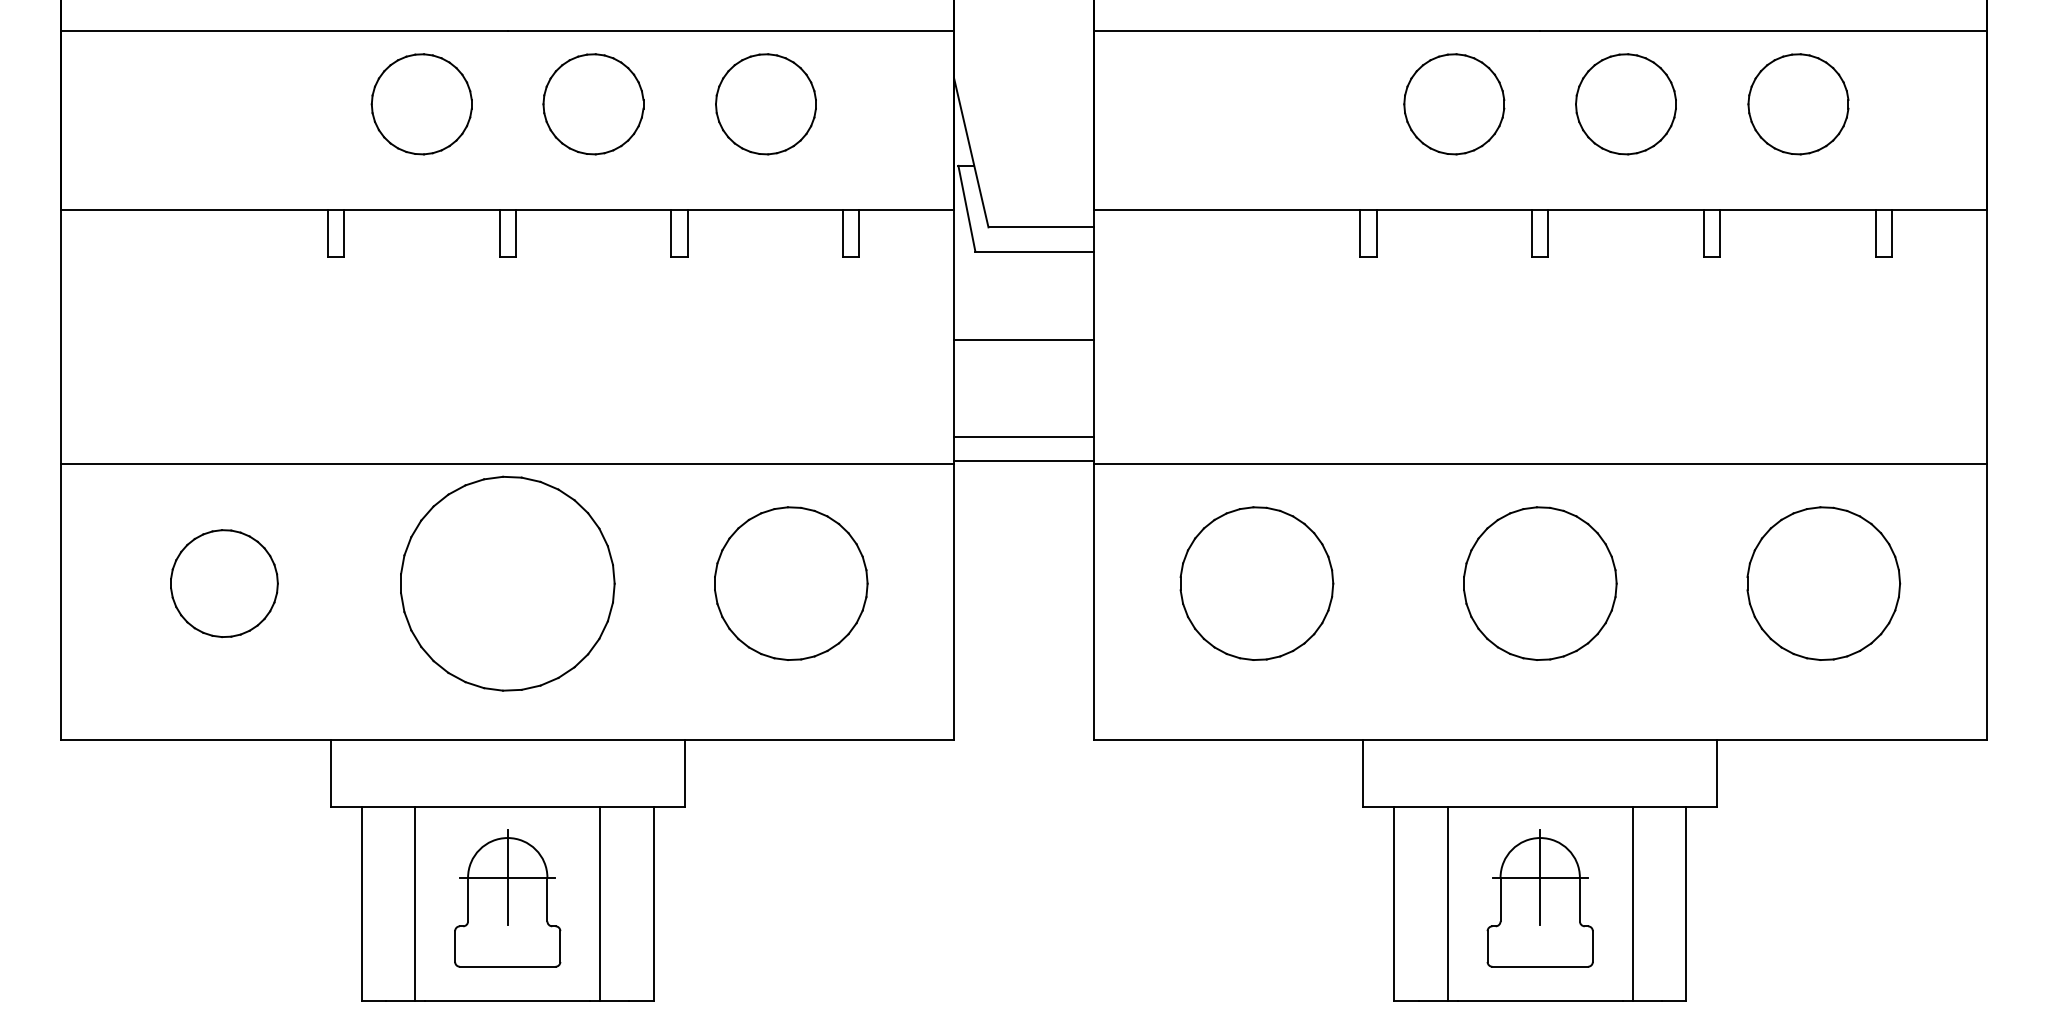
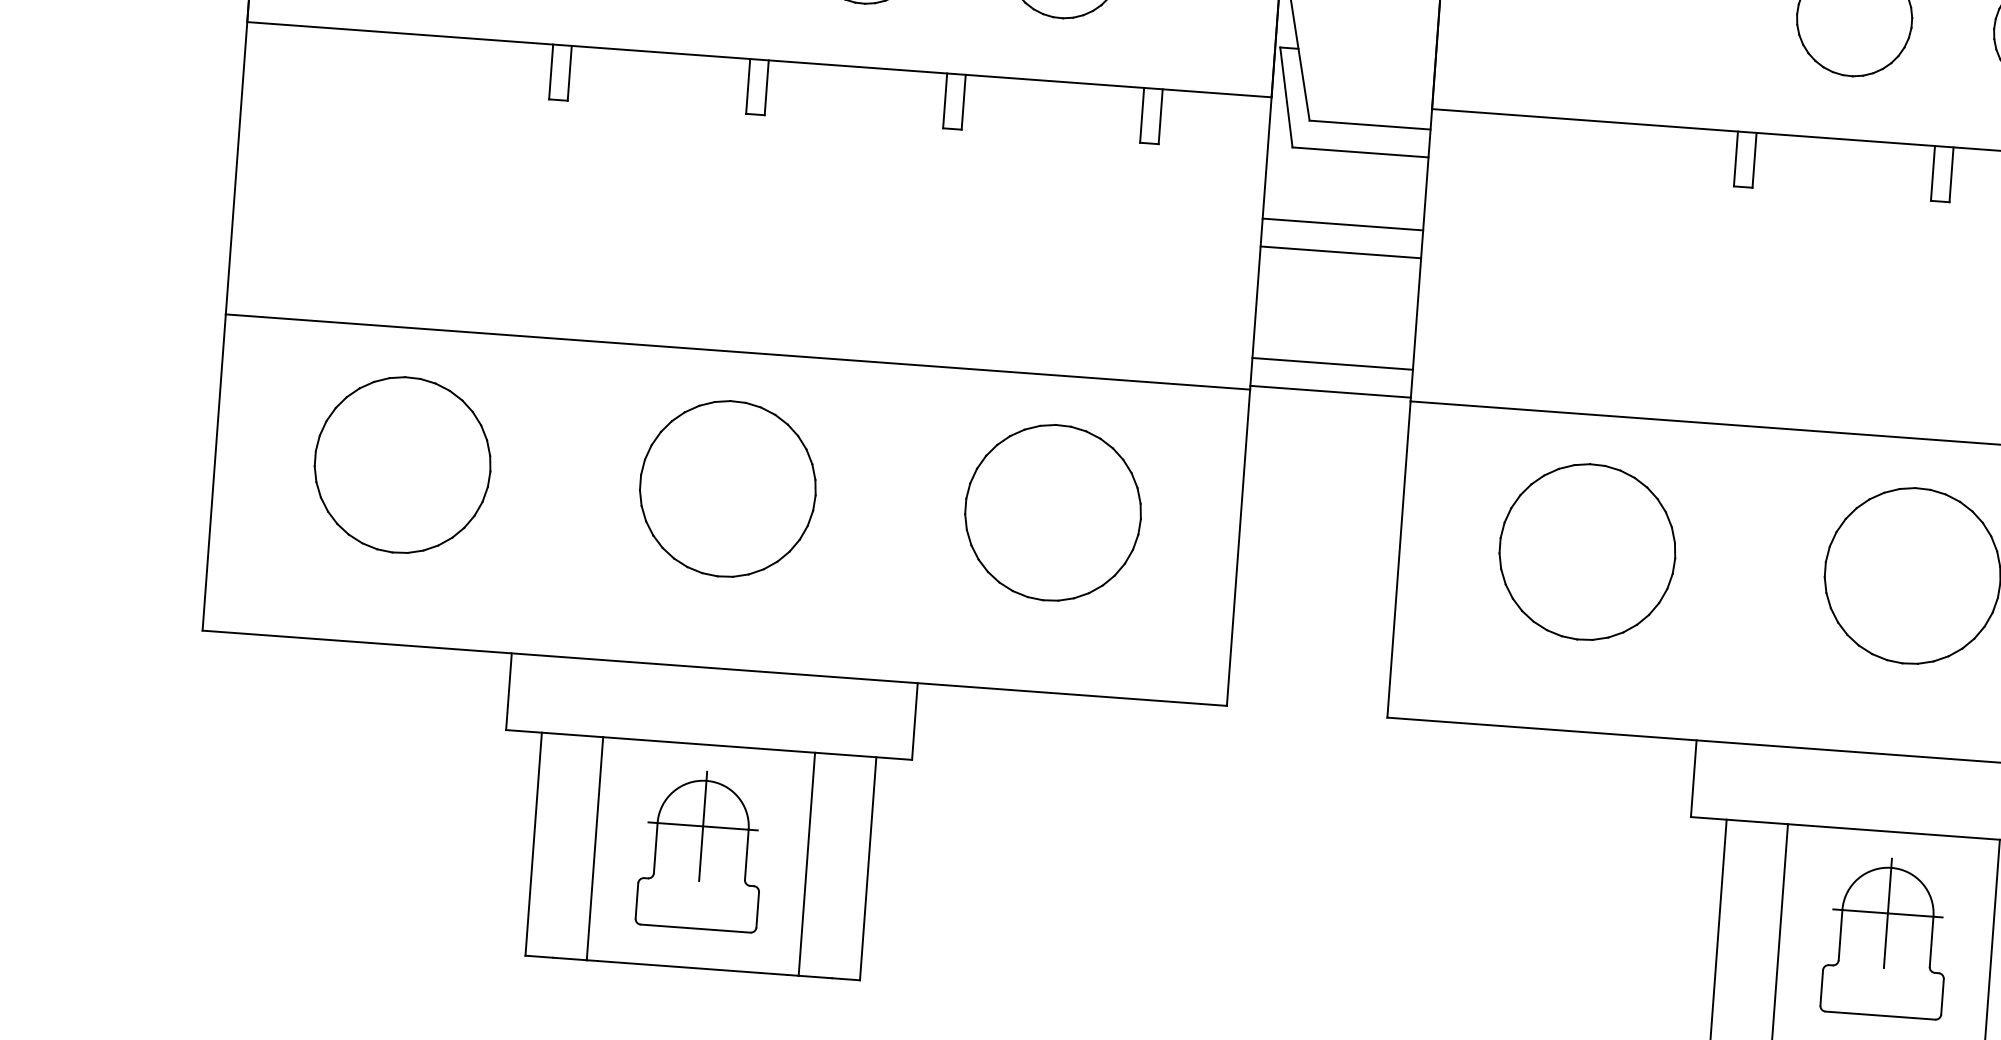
line: (1023, 315) -> (1342, 224), added
part: (224, 583) -> (402, 464), size x1.43
part: (507, 583) -> (727, 488), size x0.71

